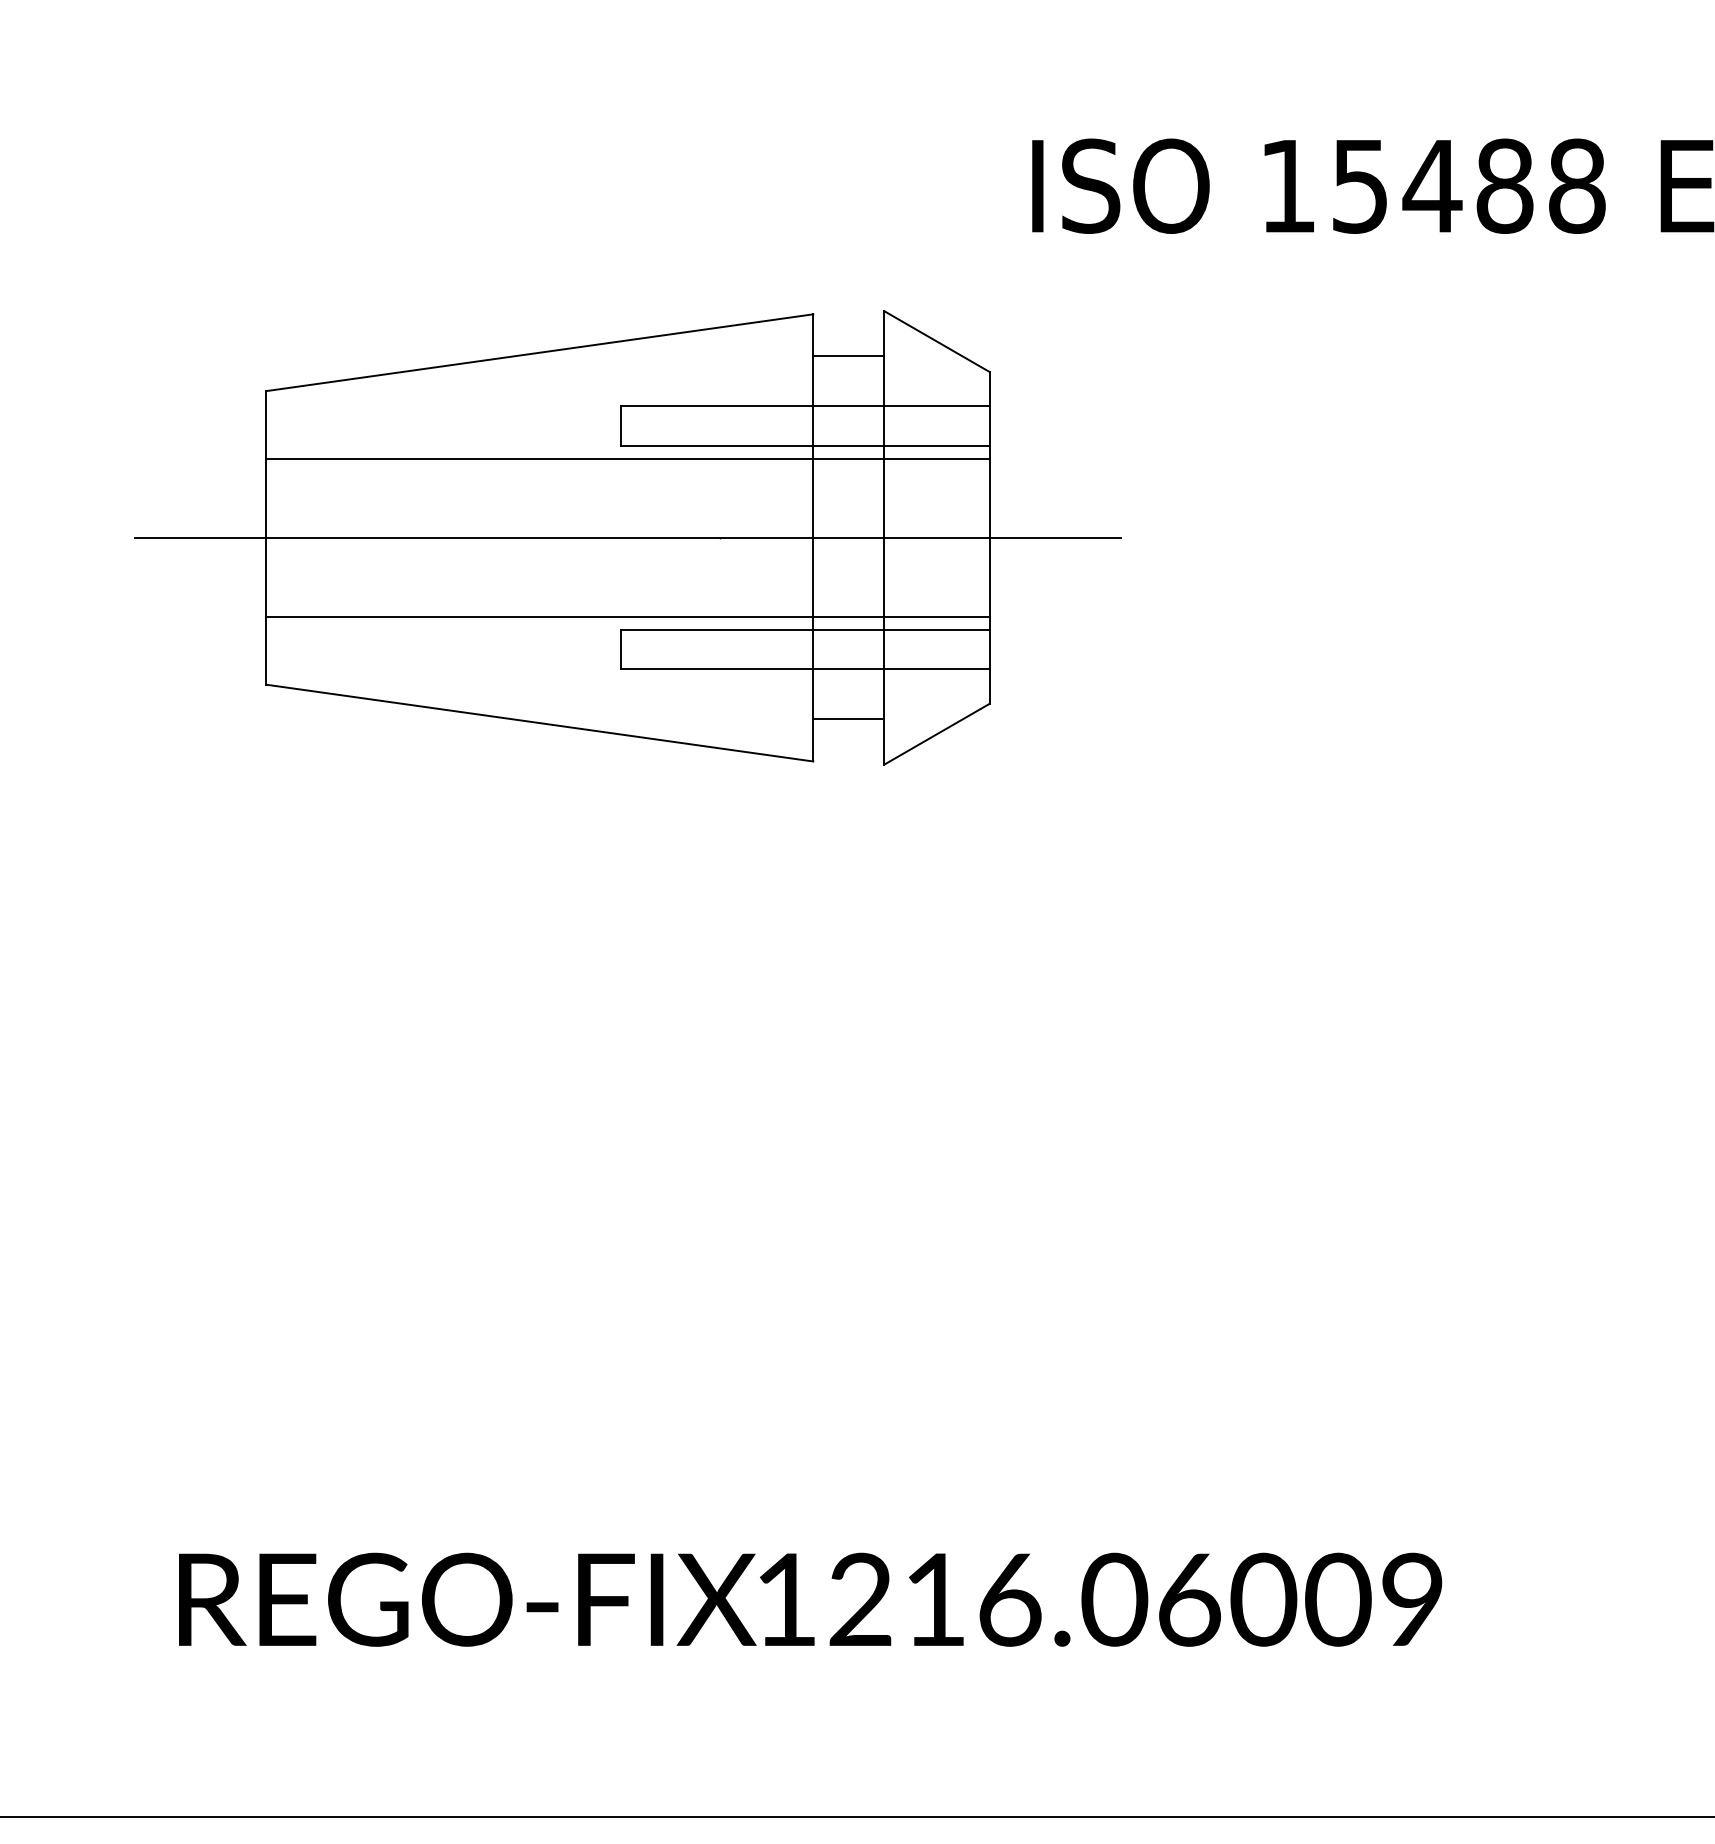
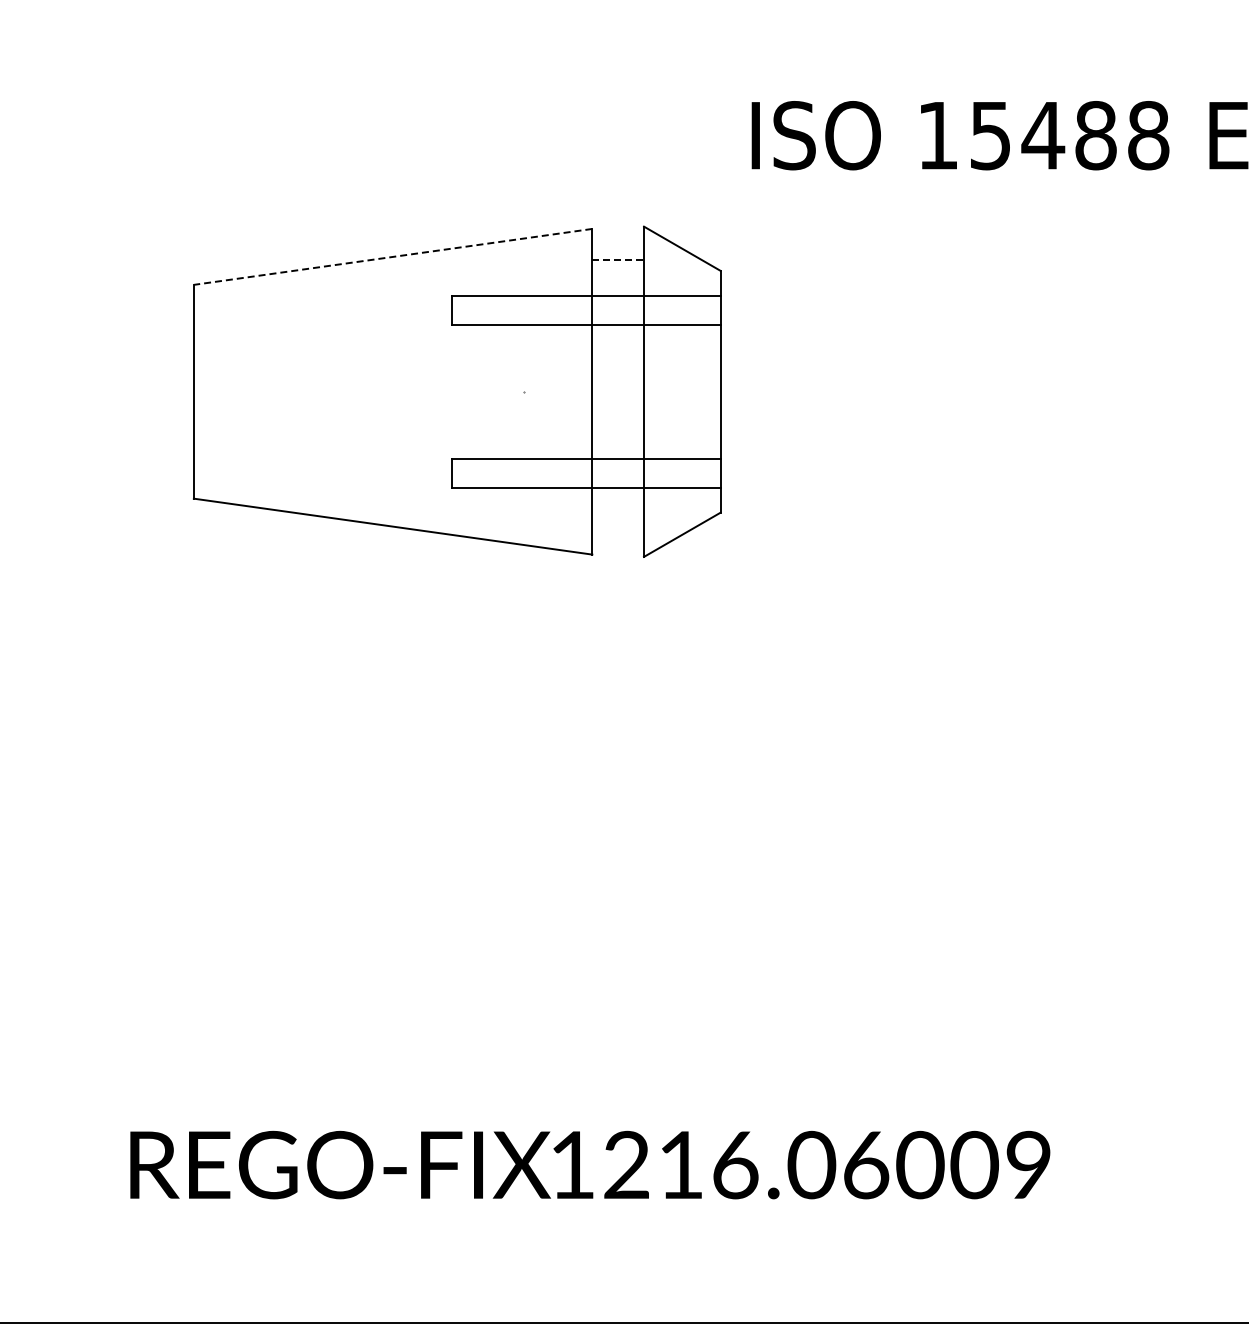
line: (538, 352) -> (392, 256), solid -> dashed
line: (849, 356) -> (618, 259), solid -> dashed
line: (626, 459) -> (456, 334), removed
line: (628, 537) -> (457, 391), removed
line: (626, 617) -> (456, 449), removed
line: (849, 718) -> (618, 523), removed

